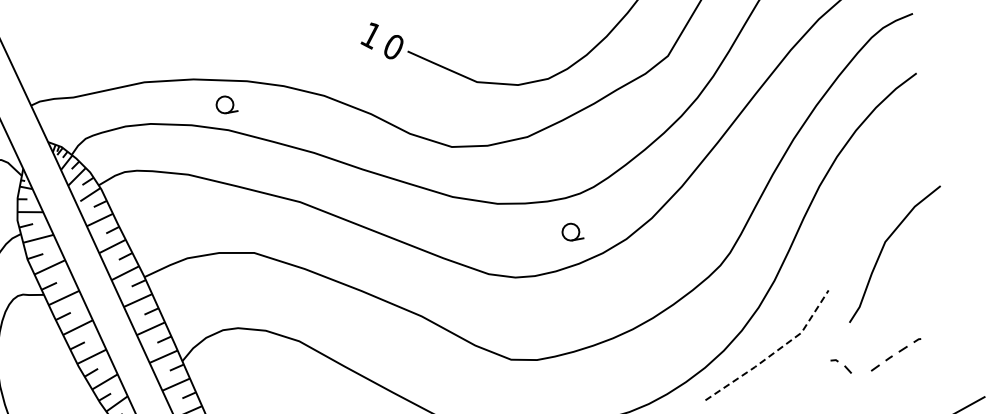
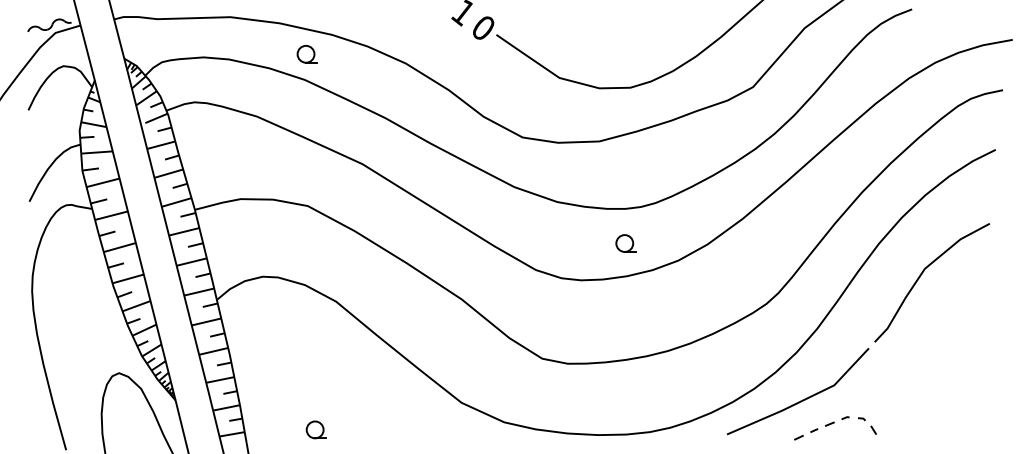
curve: (884, 247) -> (922, 274), moved
line: (774, 353) -> (803, 400), dashed -> solid
part: (895, 354) -> (821, 428), moved

